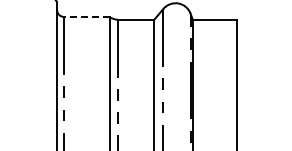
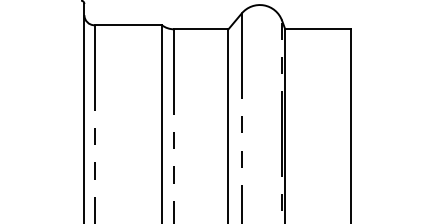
line: (86, 16) -> (127, 24), dashed -> solid

